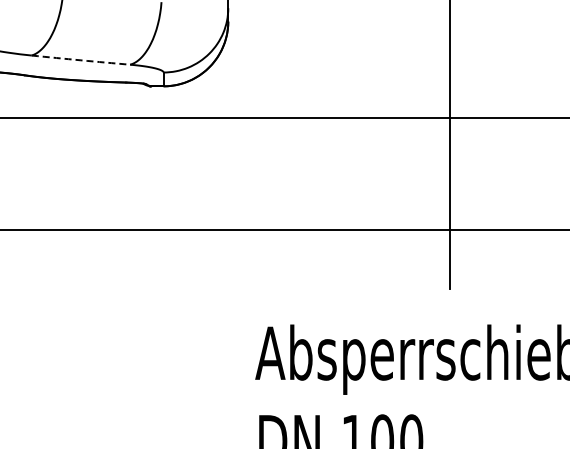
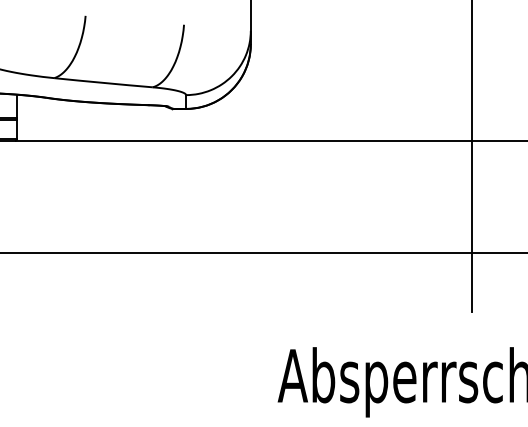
arc: (80, 60) -> (103, 83), dashed -> solid

